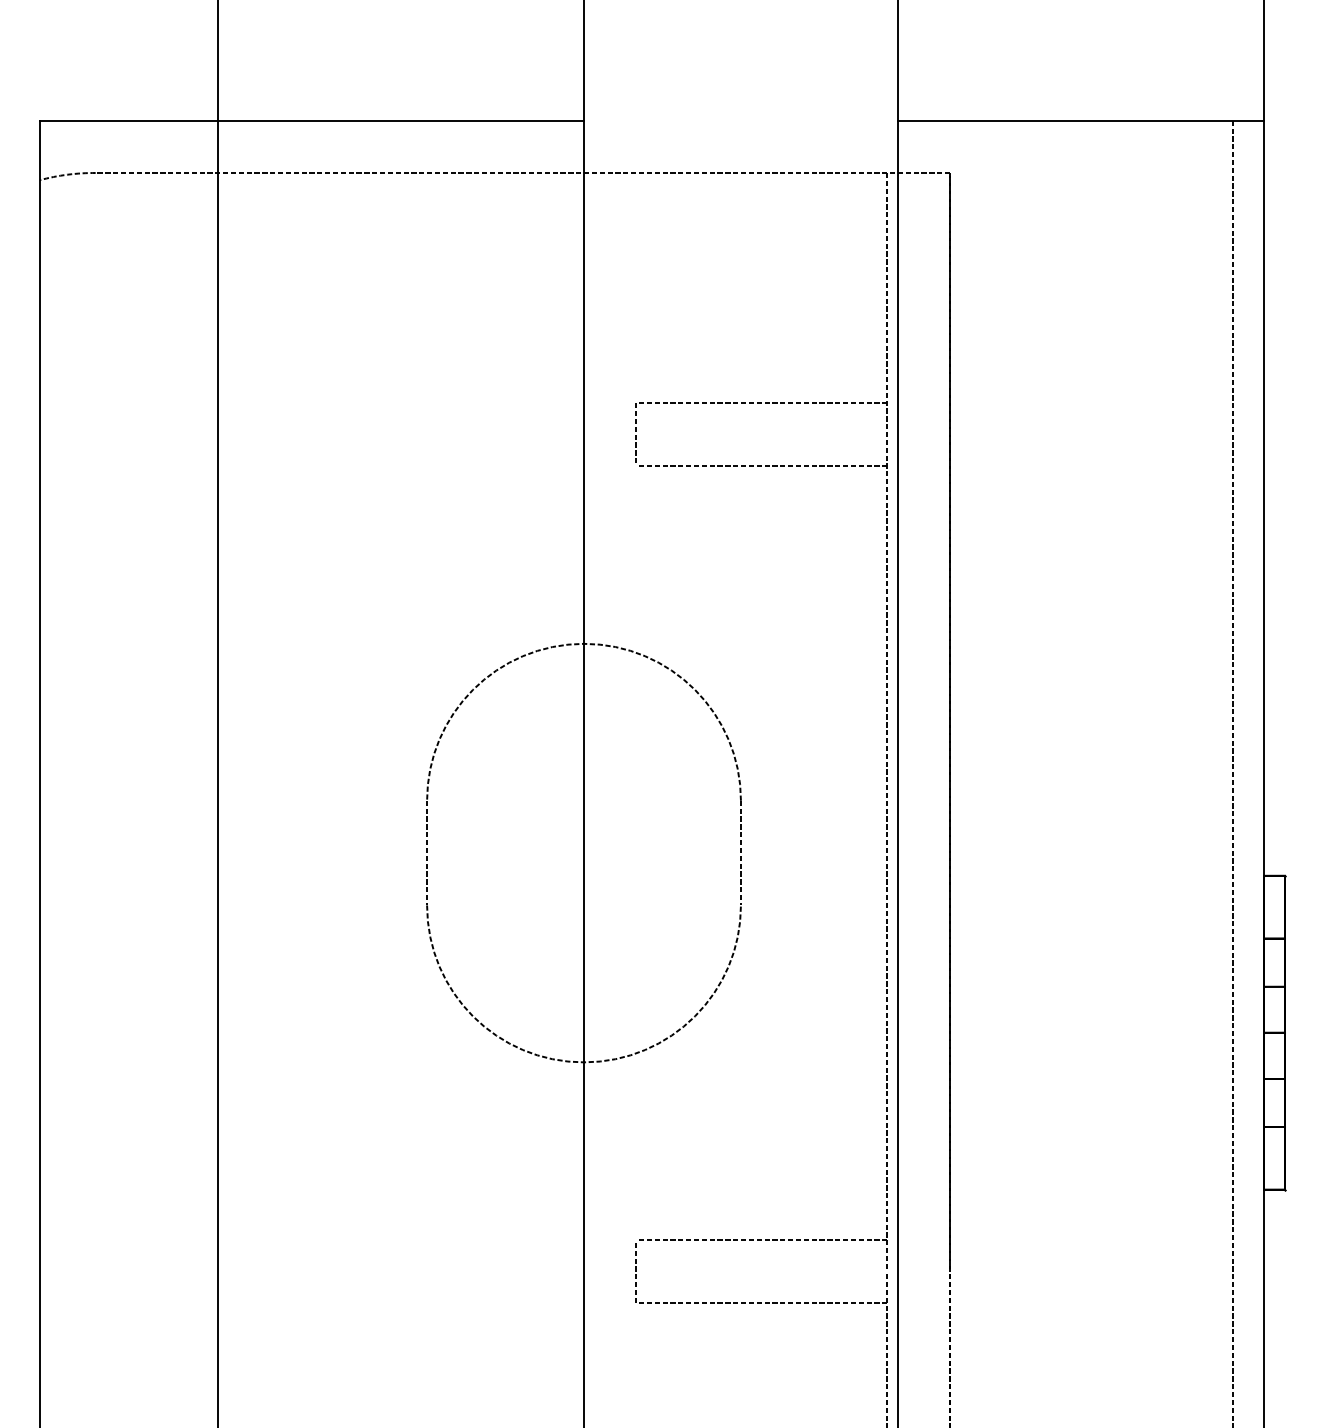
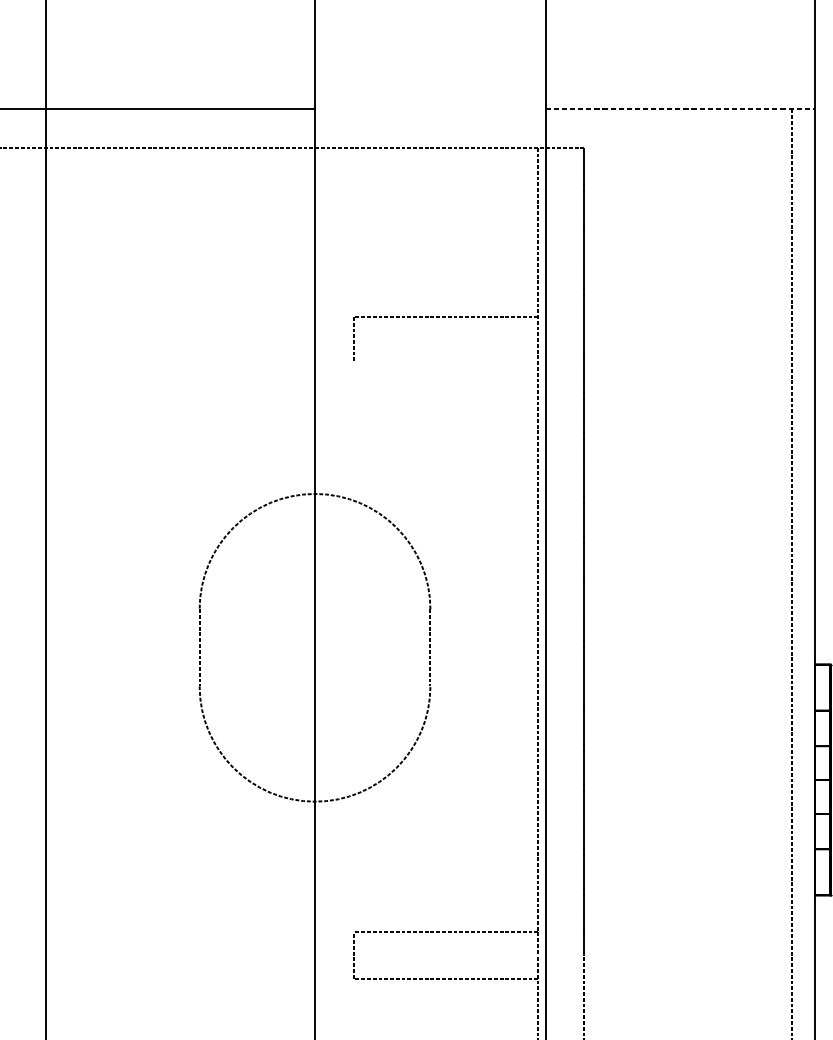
line: (1081, 120) -> (680, 109), solid -> dashed
line: (761, 465) -> (445, 362), removed

